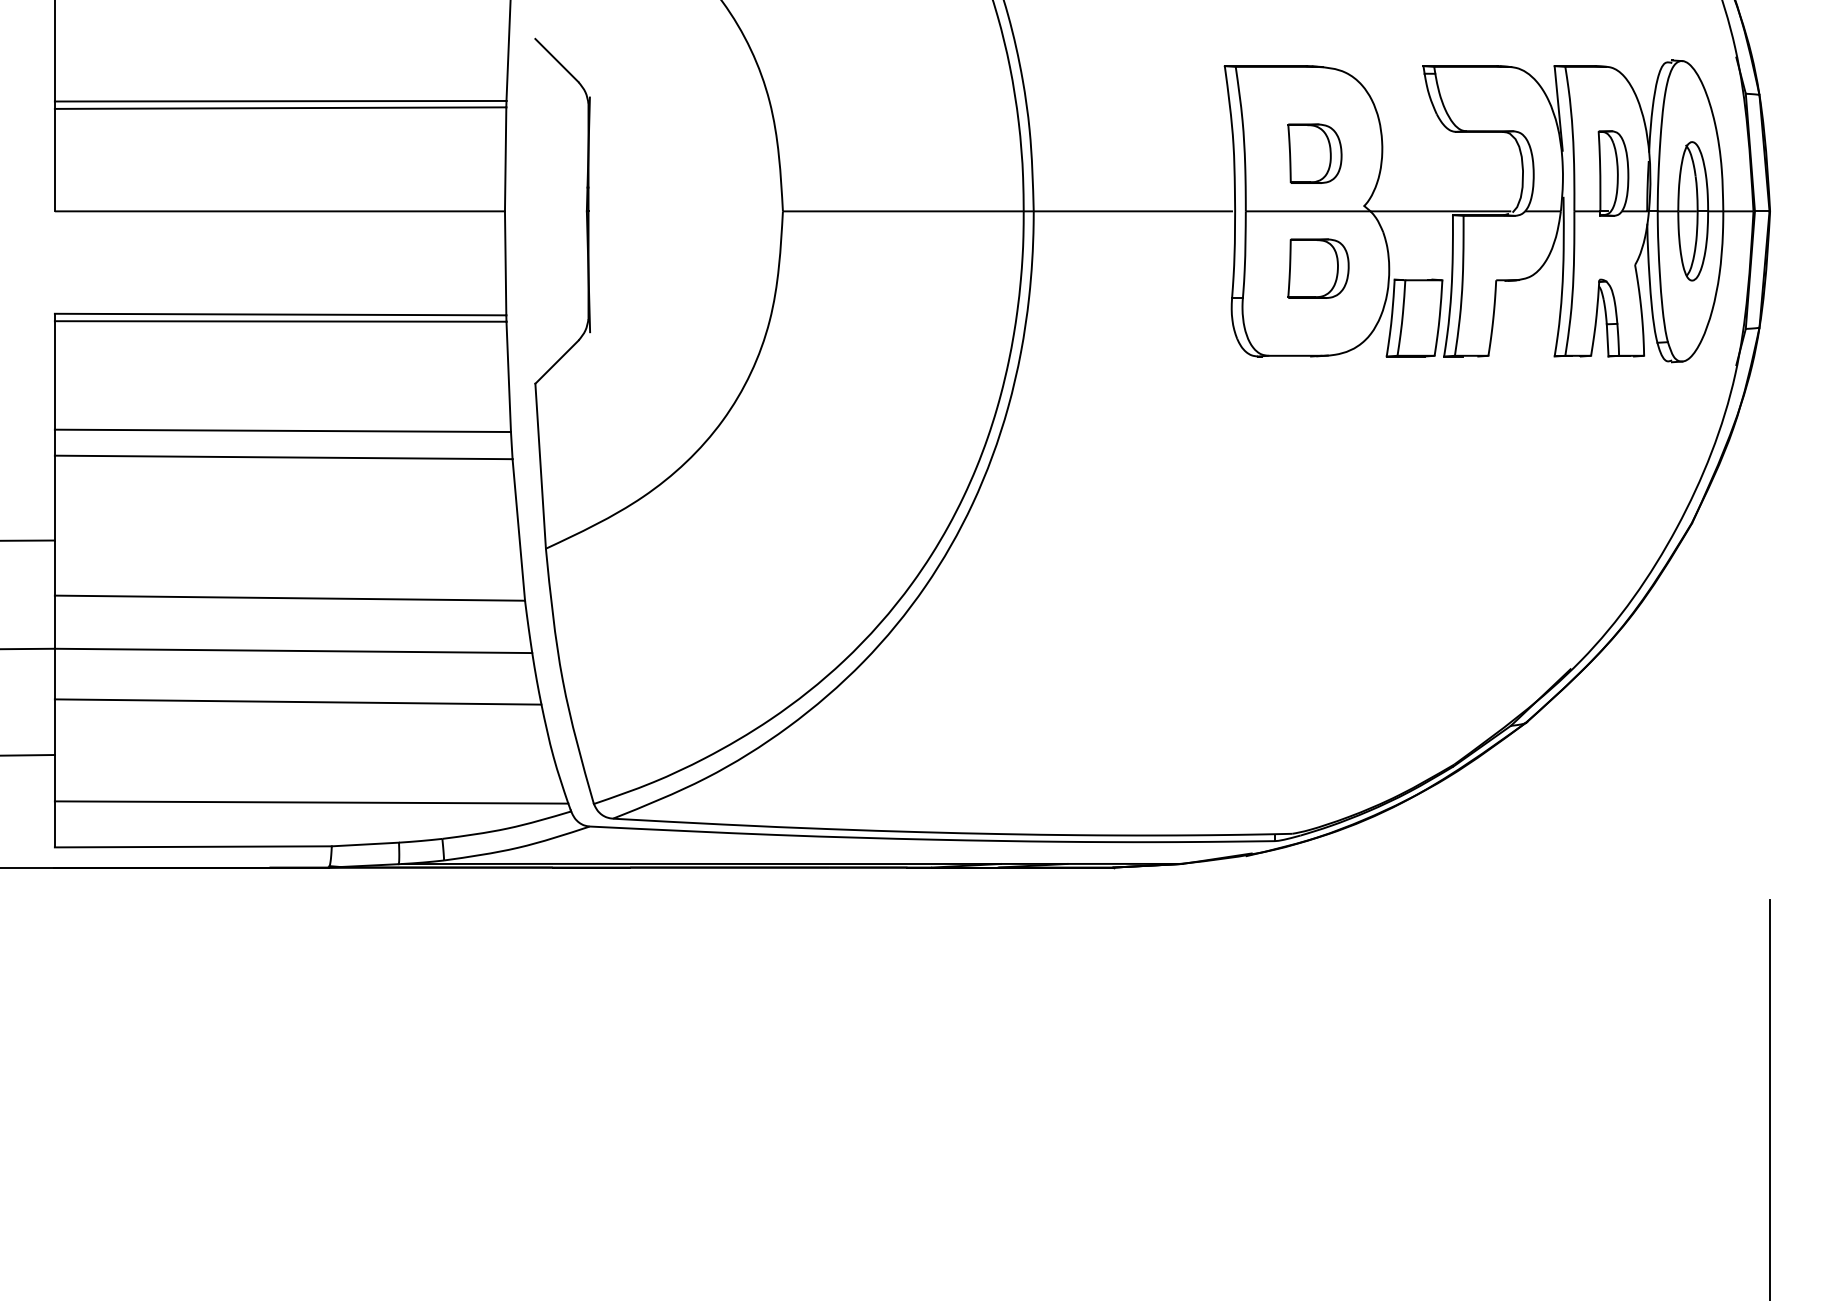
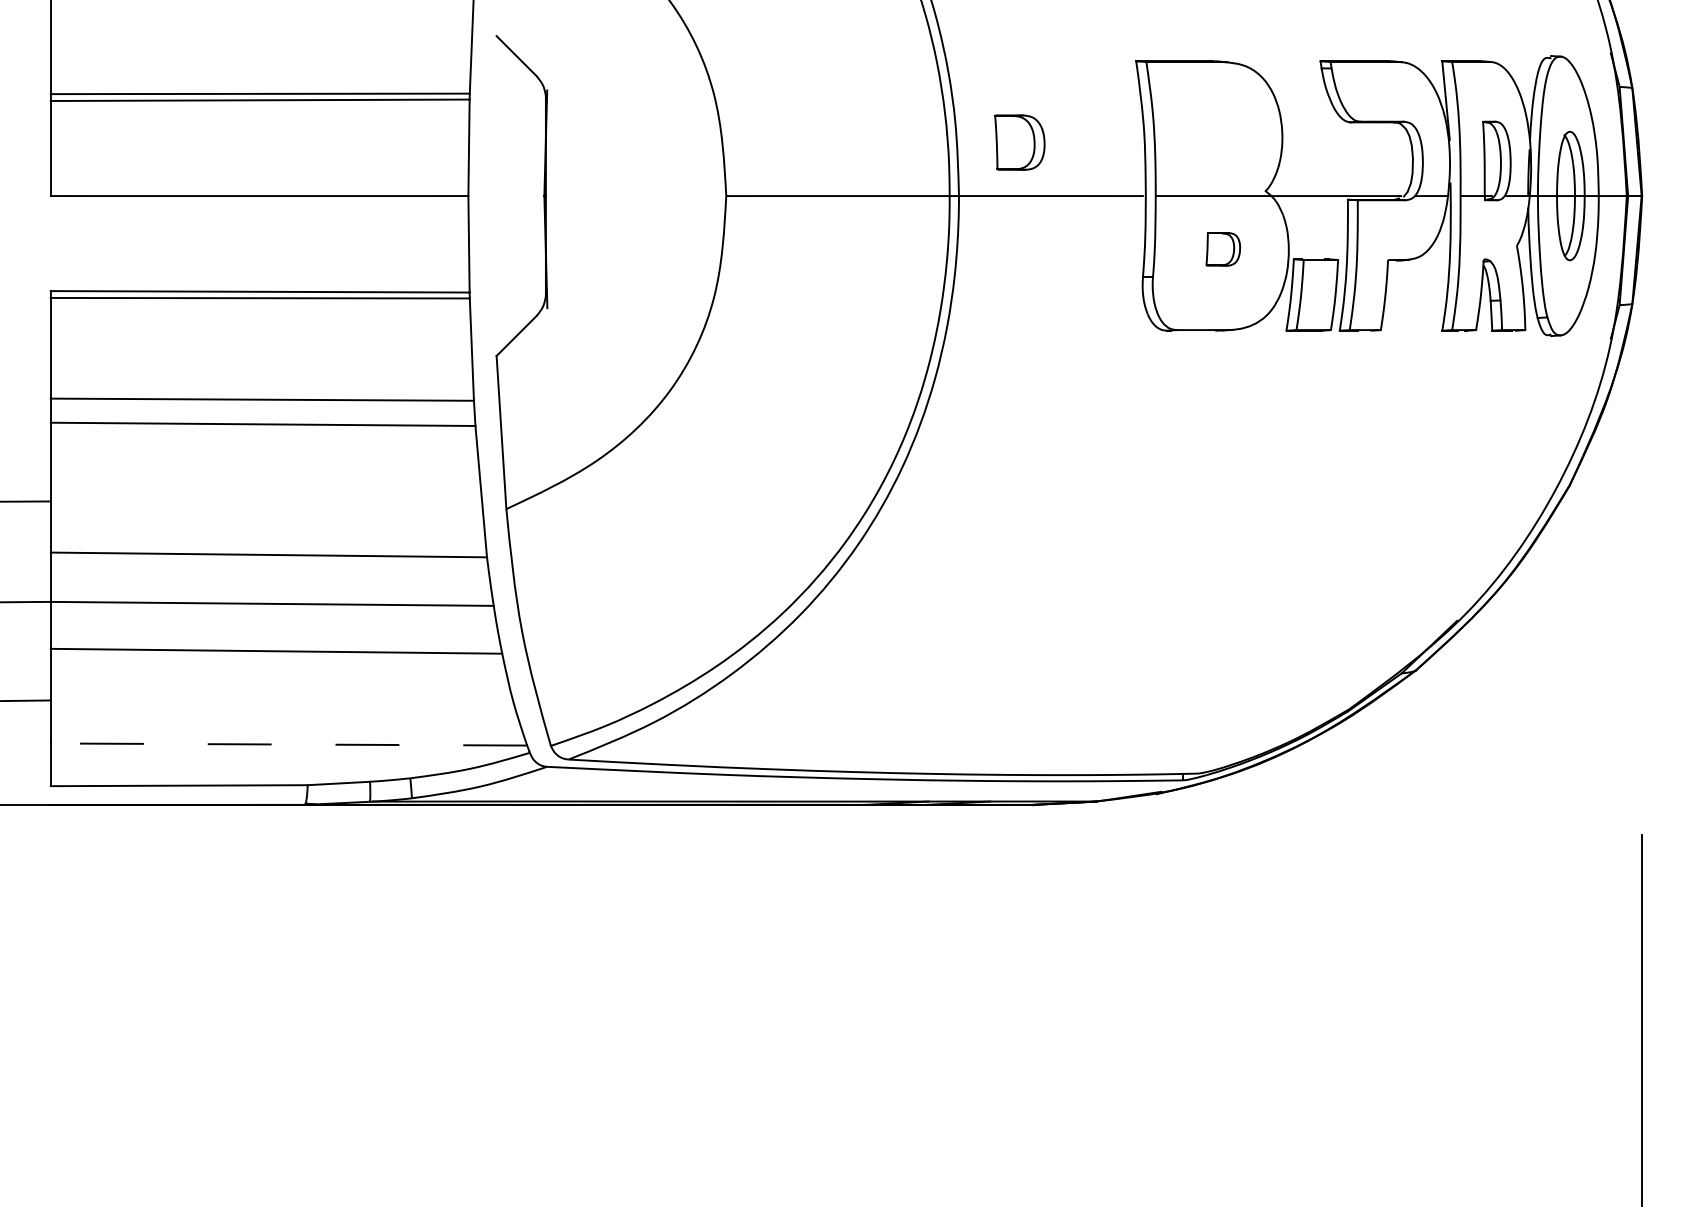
part: (1314, 153) -> (1019, 142), moved
part: (1318, 268) -> (1223, 249), size x0.6
line: (311, 802) -> (288, 744), solid -> dashed

